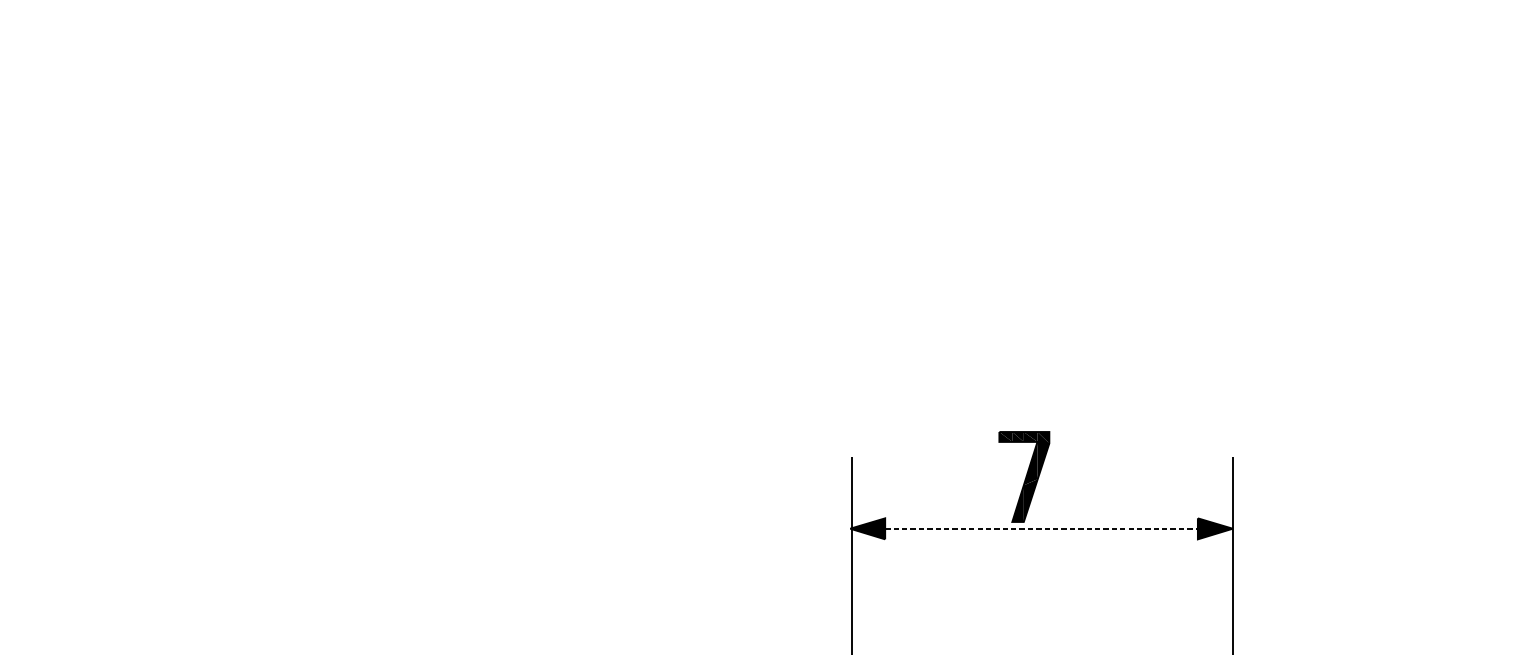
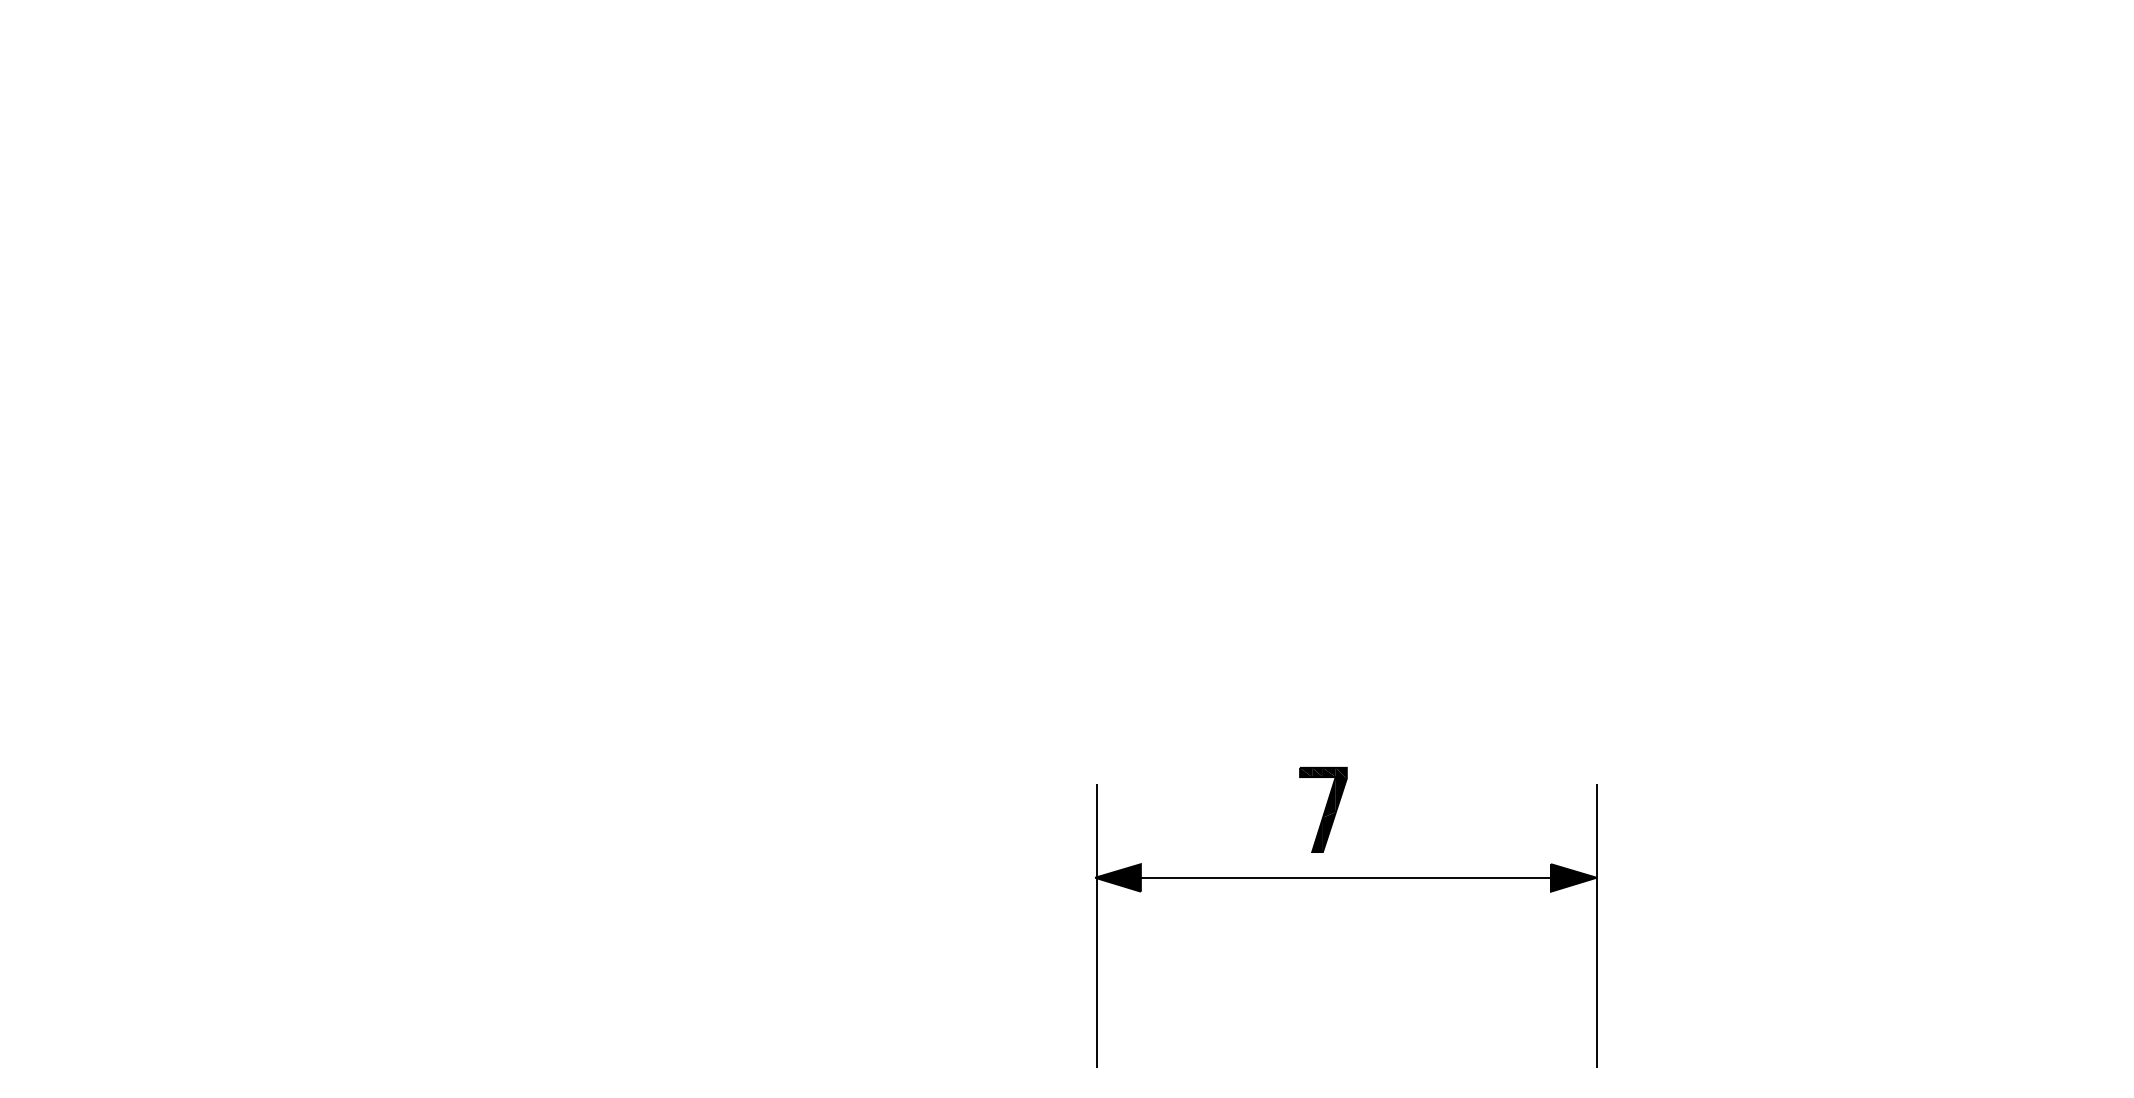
part: (1024, 476) -> (1323, 809), size x0.71
line: (1041, 528) -> (1346, 877), dashed -> solid

